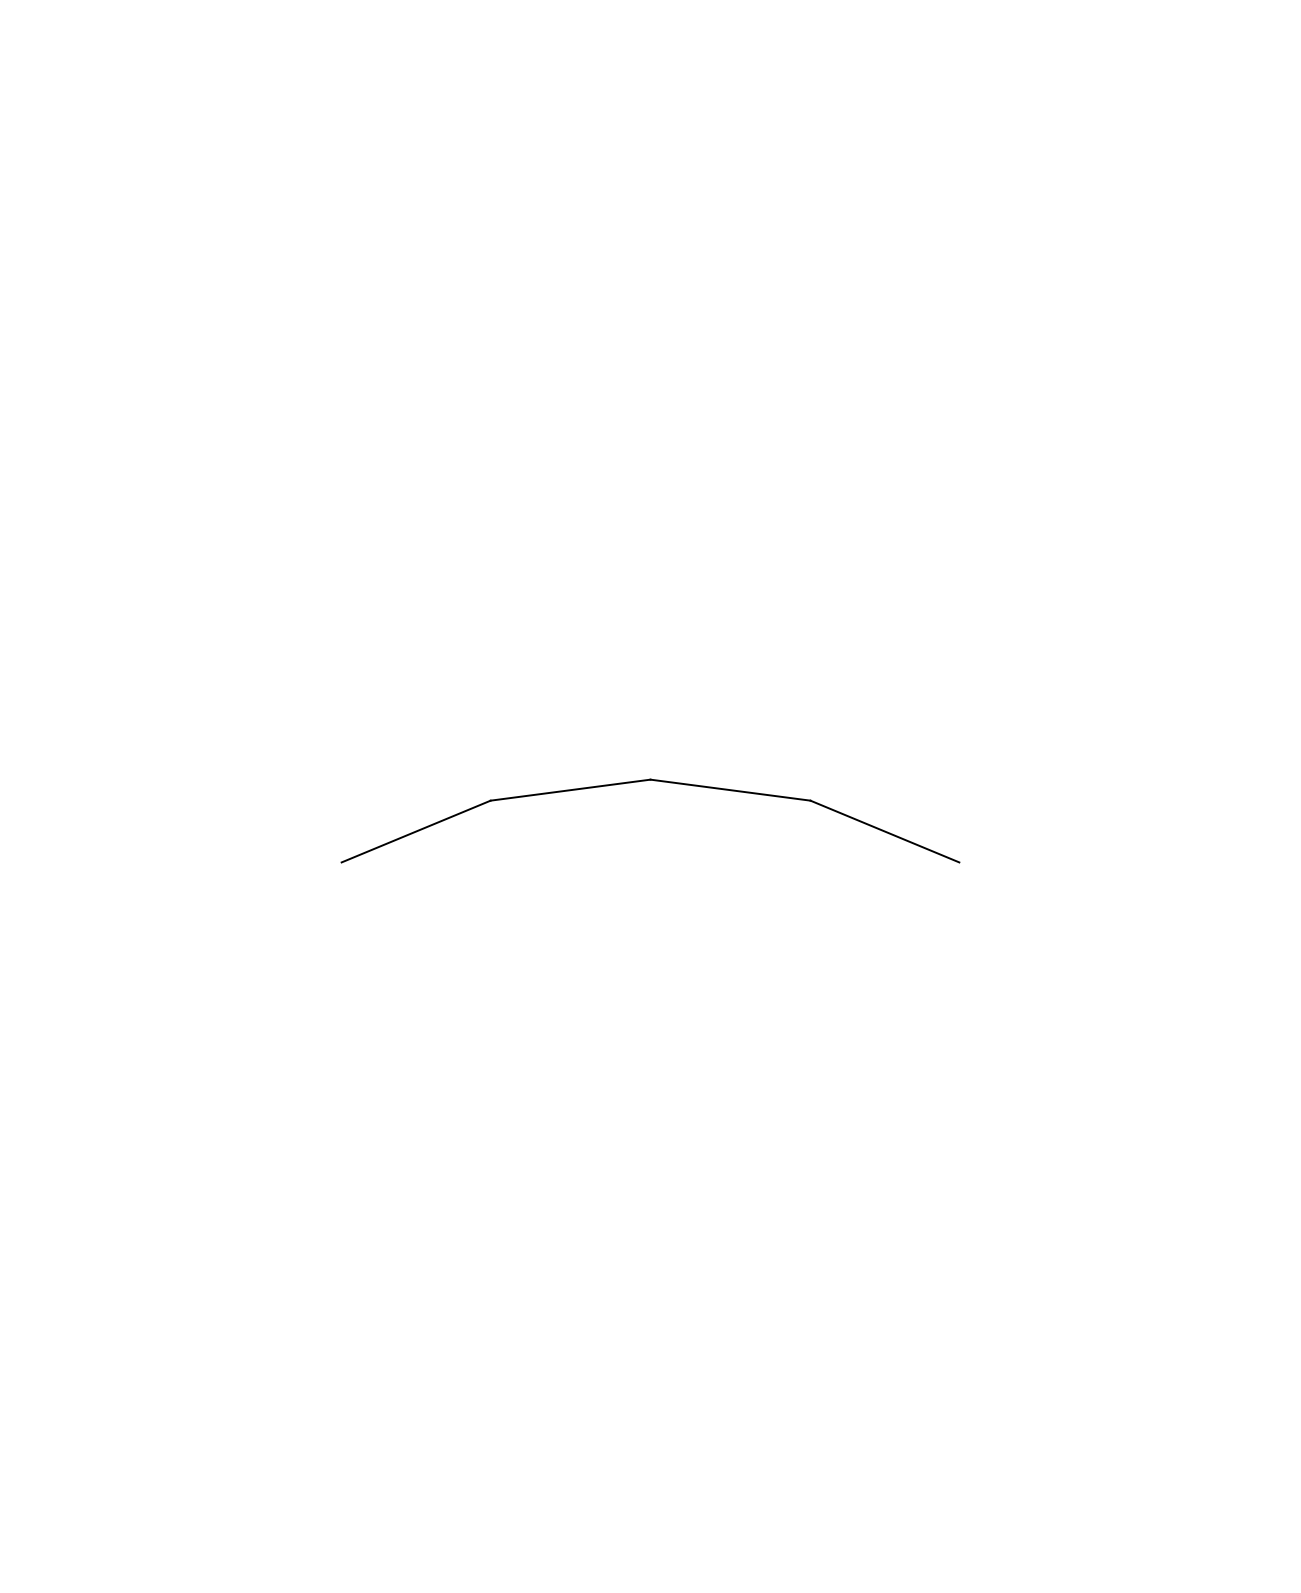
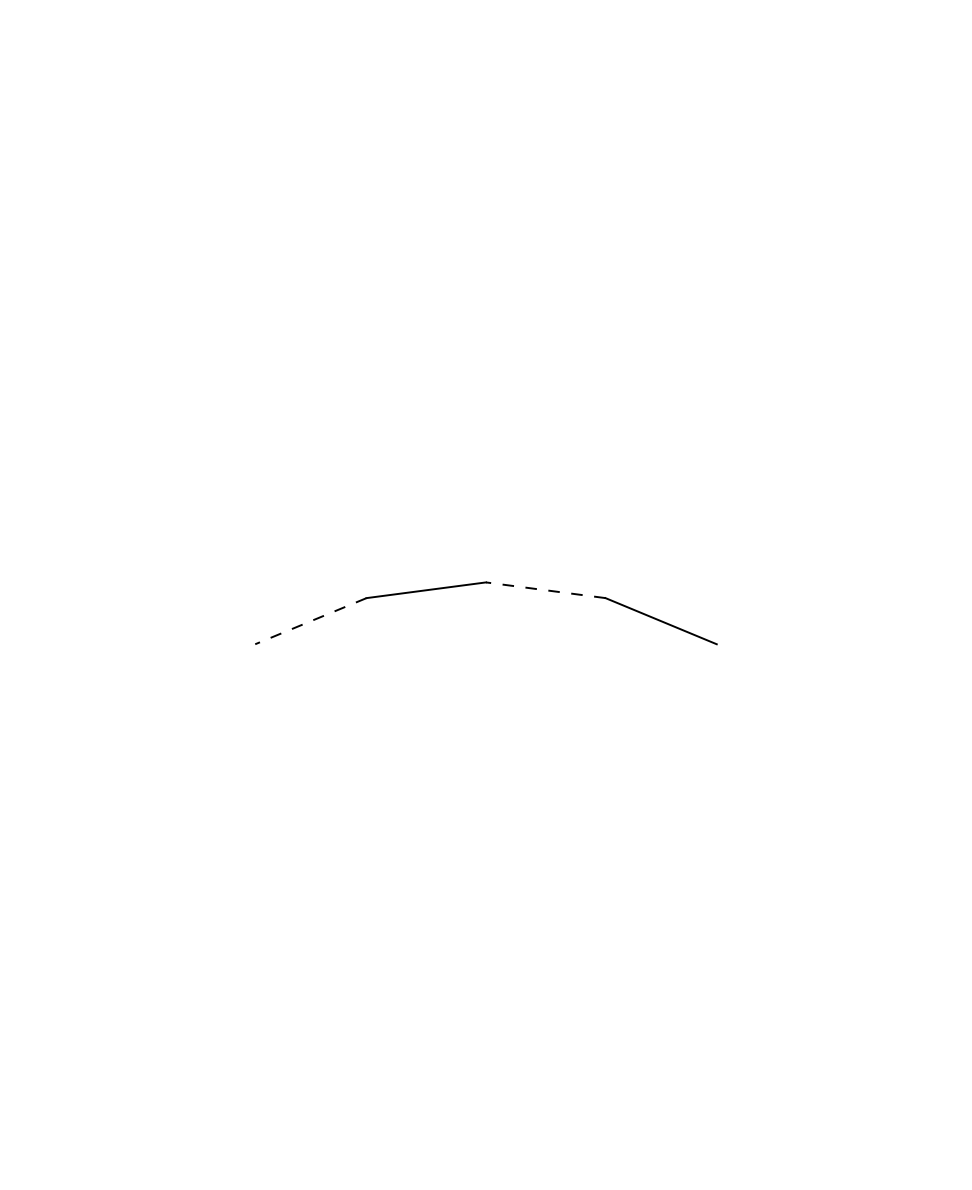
line: (730, 790) -> (545, 590), solid -> dashed
line: (415, 831) -> (310, 621), solid -> dashed

